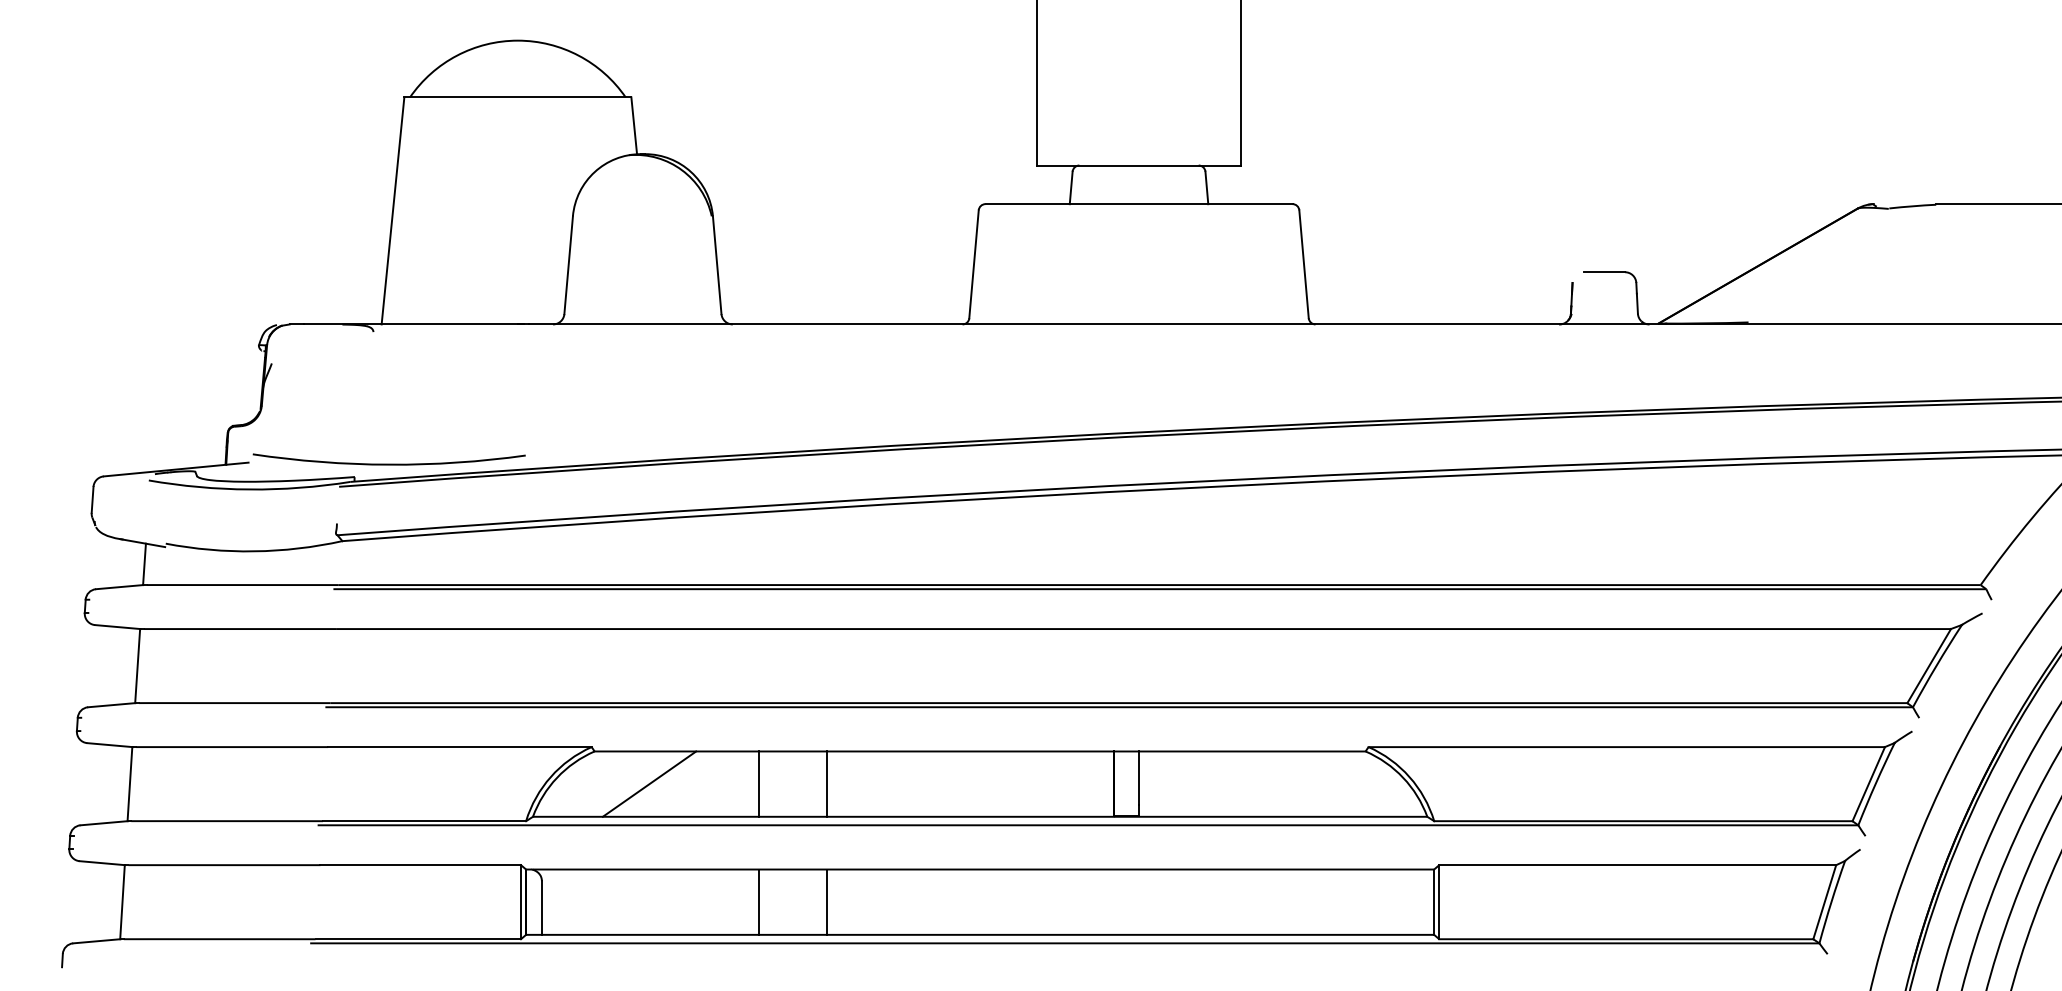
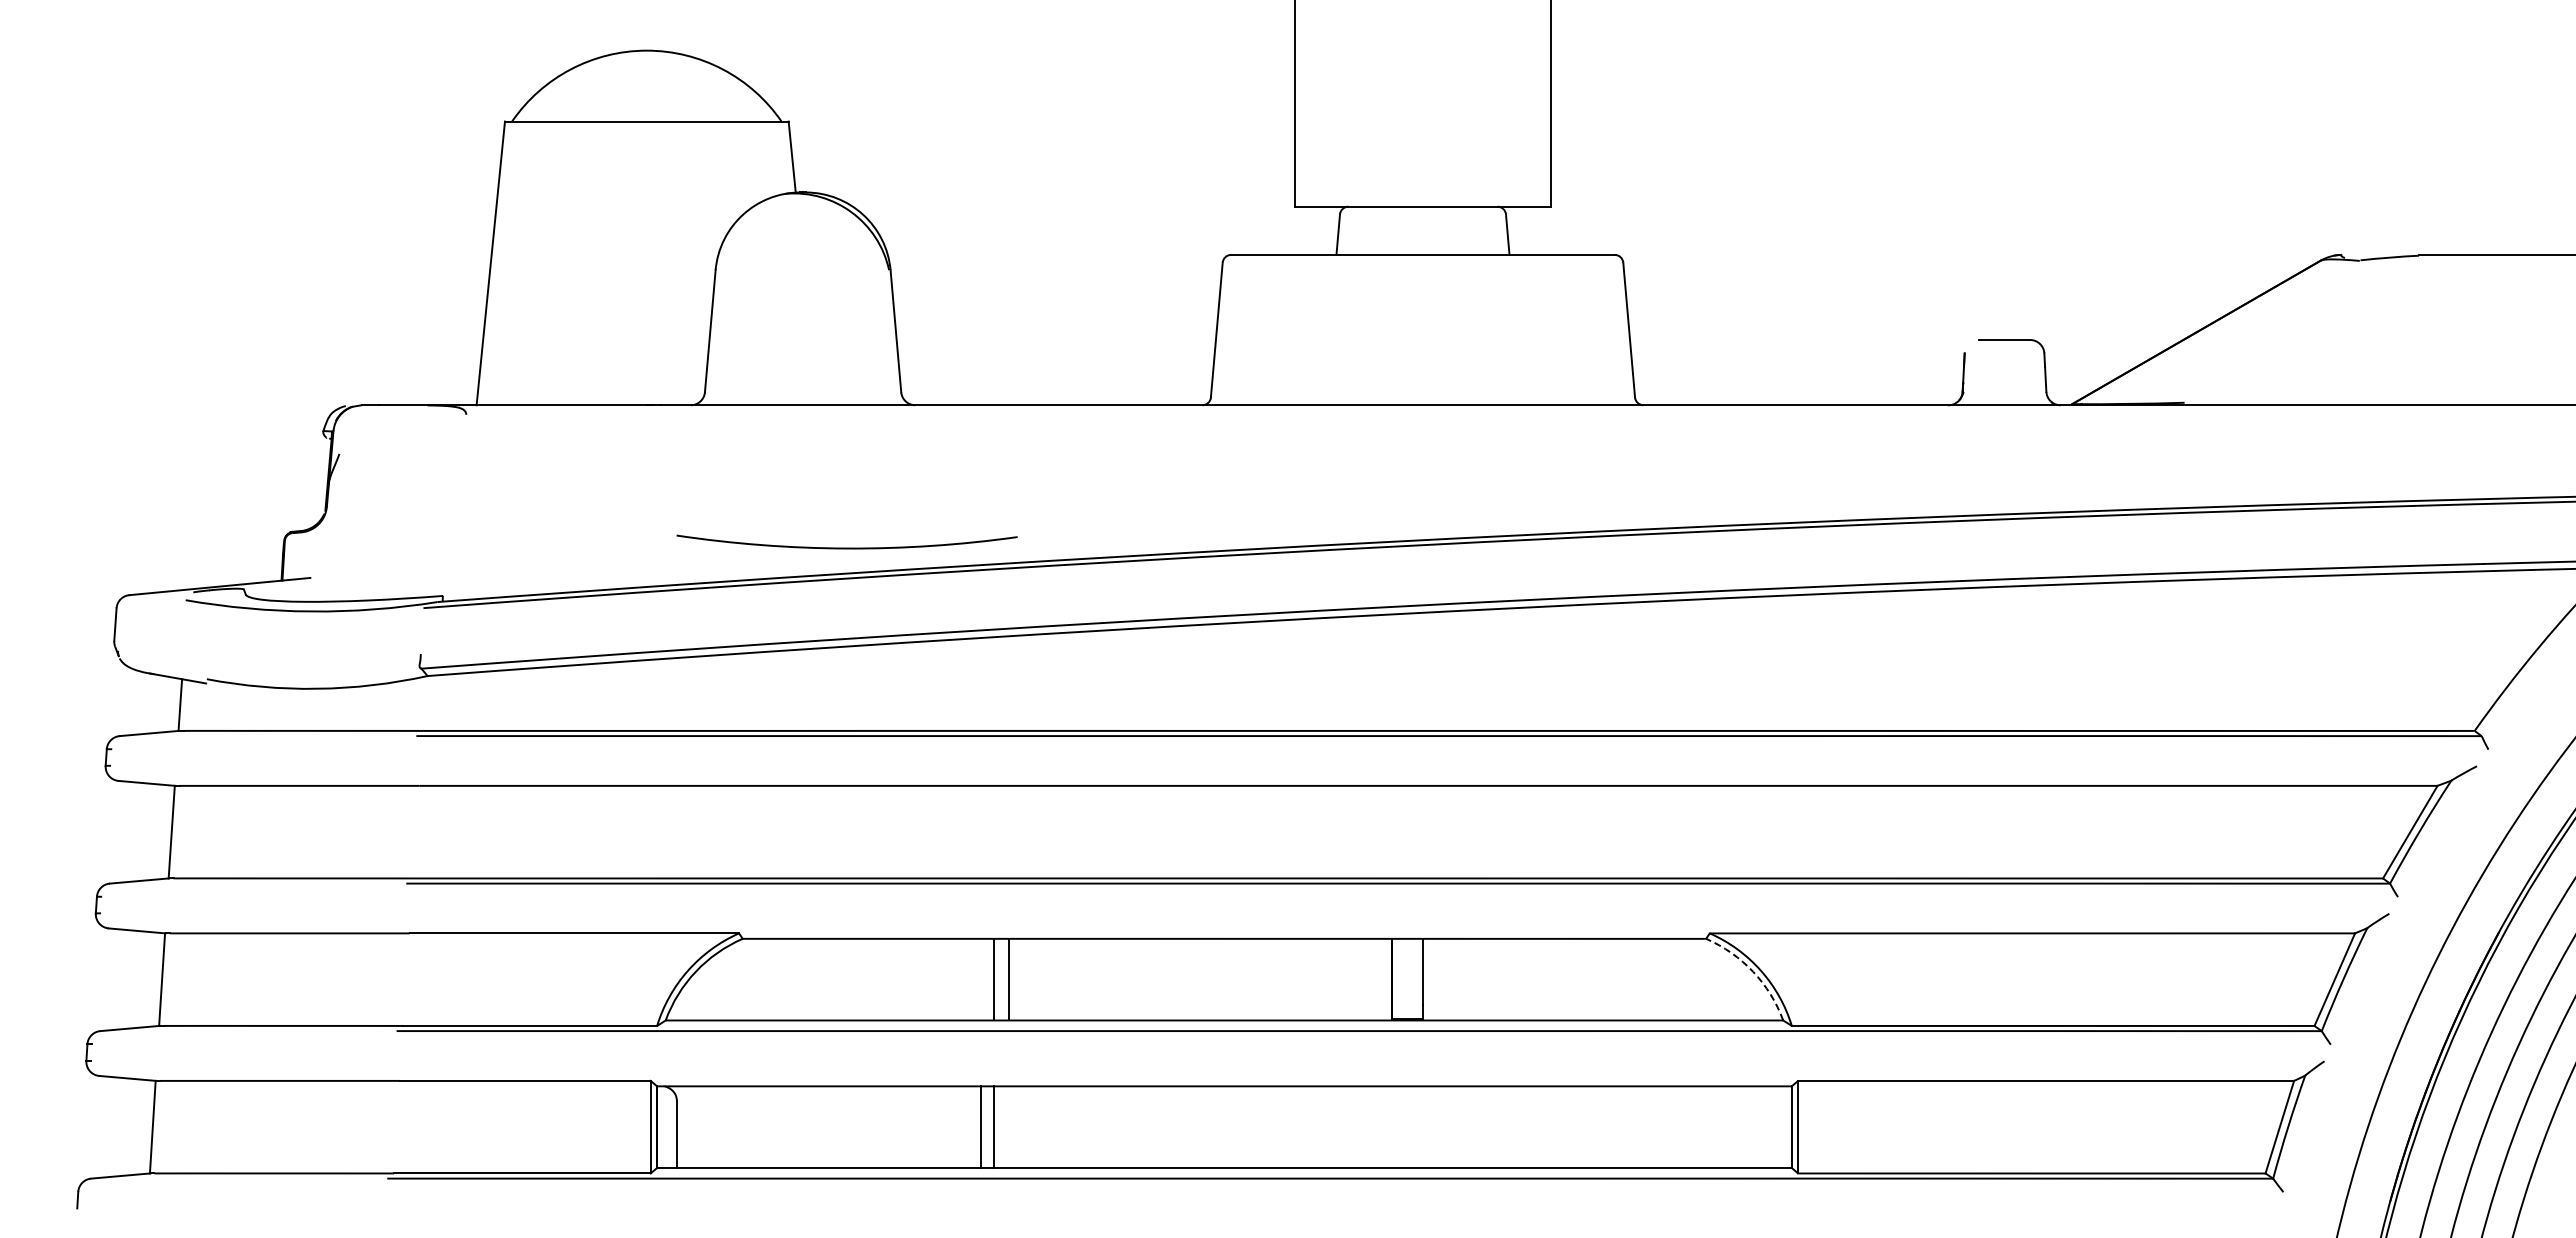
arc: (388, 463) -> (846, 547), moved
arc: (1403, 777) -> (1753, 971), solid -> dashed
line: (649, 784) -> (811, 979), removed
line: (759, 784) -> (1008, 979), moved
line: (827, 784) -> (993, 979), moved
line: (759, 901) -> (993, 1126), moved
line: (827, 901) -> (980, 1126), moved

